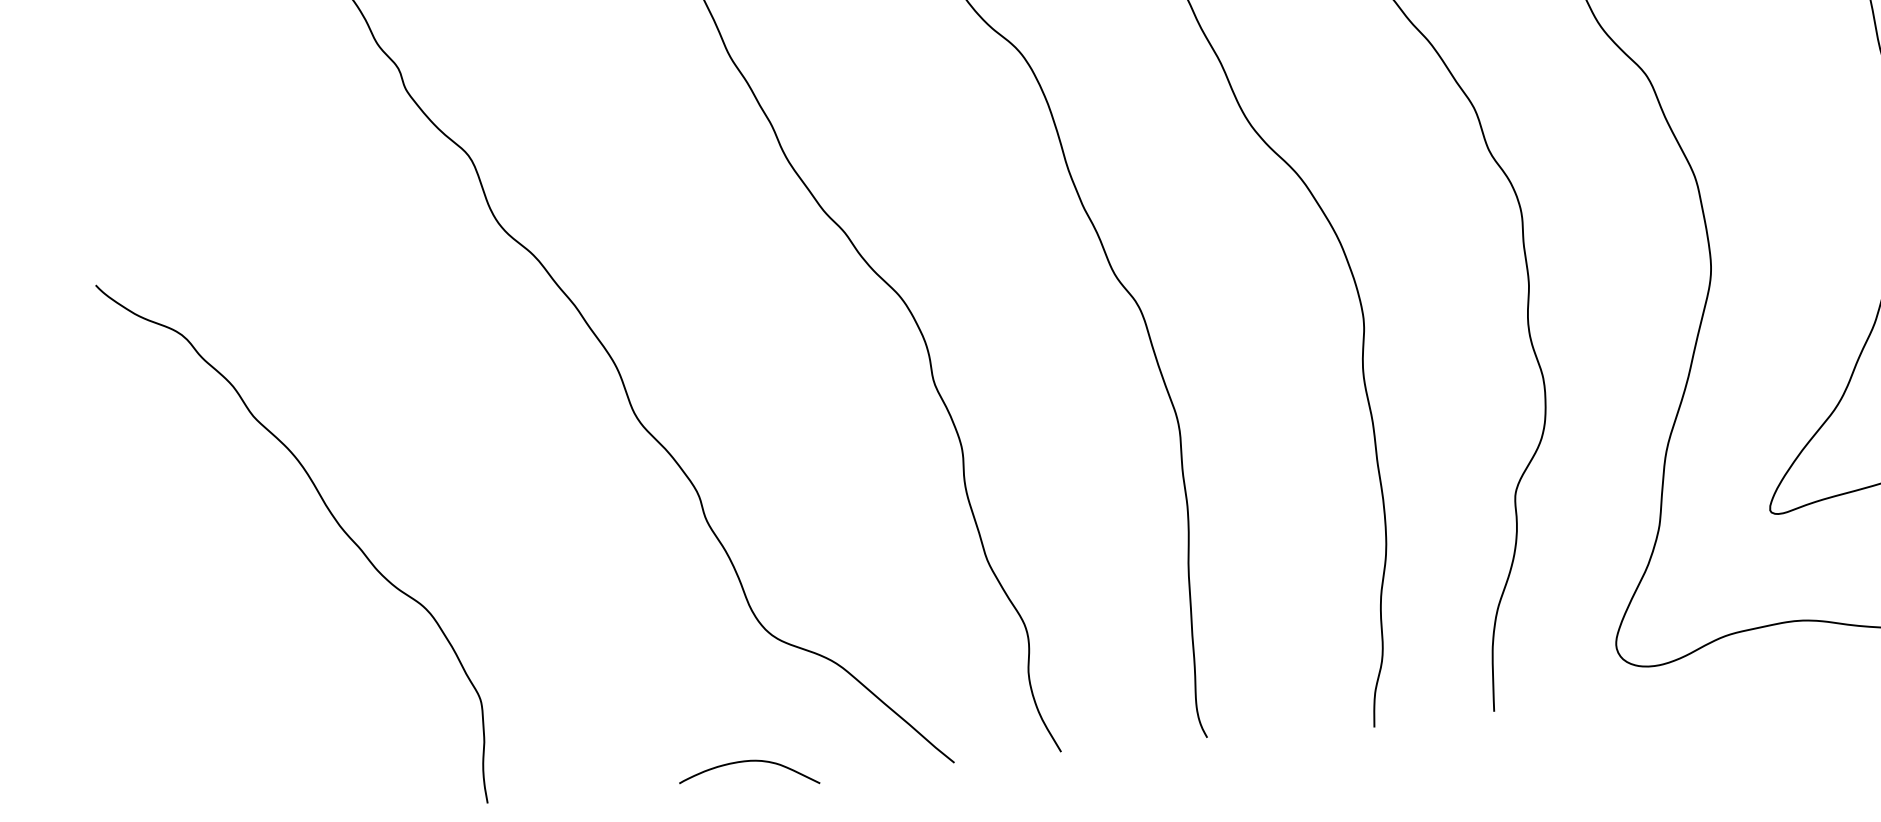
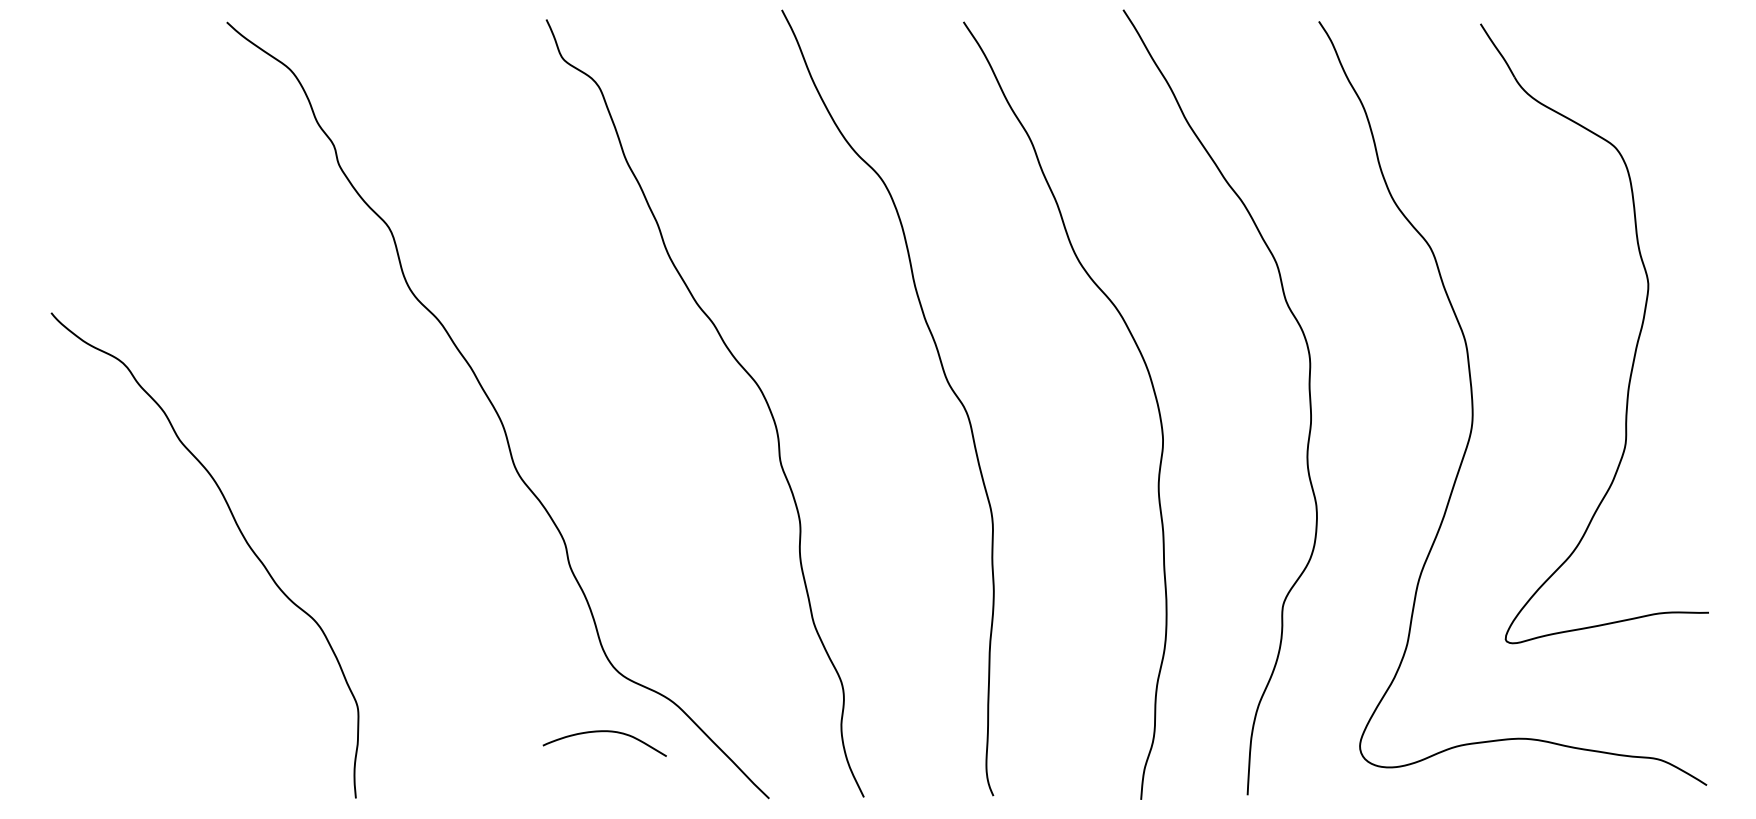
curve: (747, 762) -> (604, 732), moved

